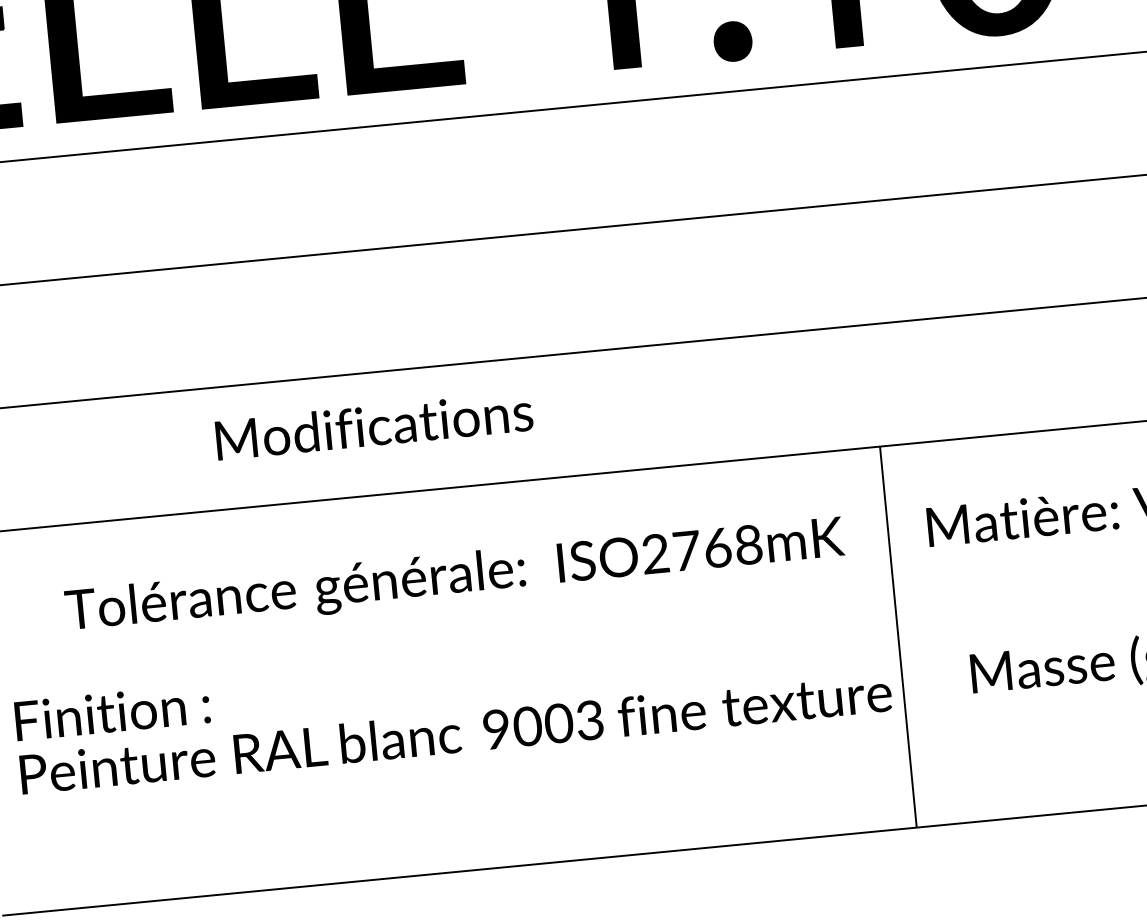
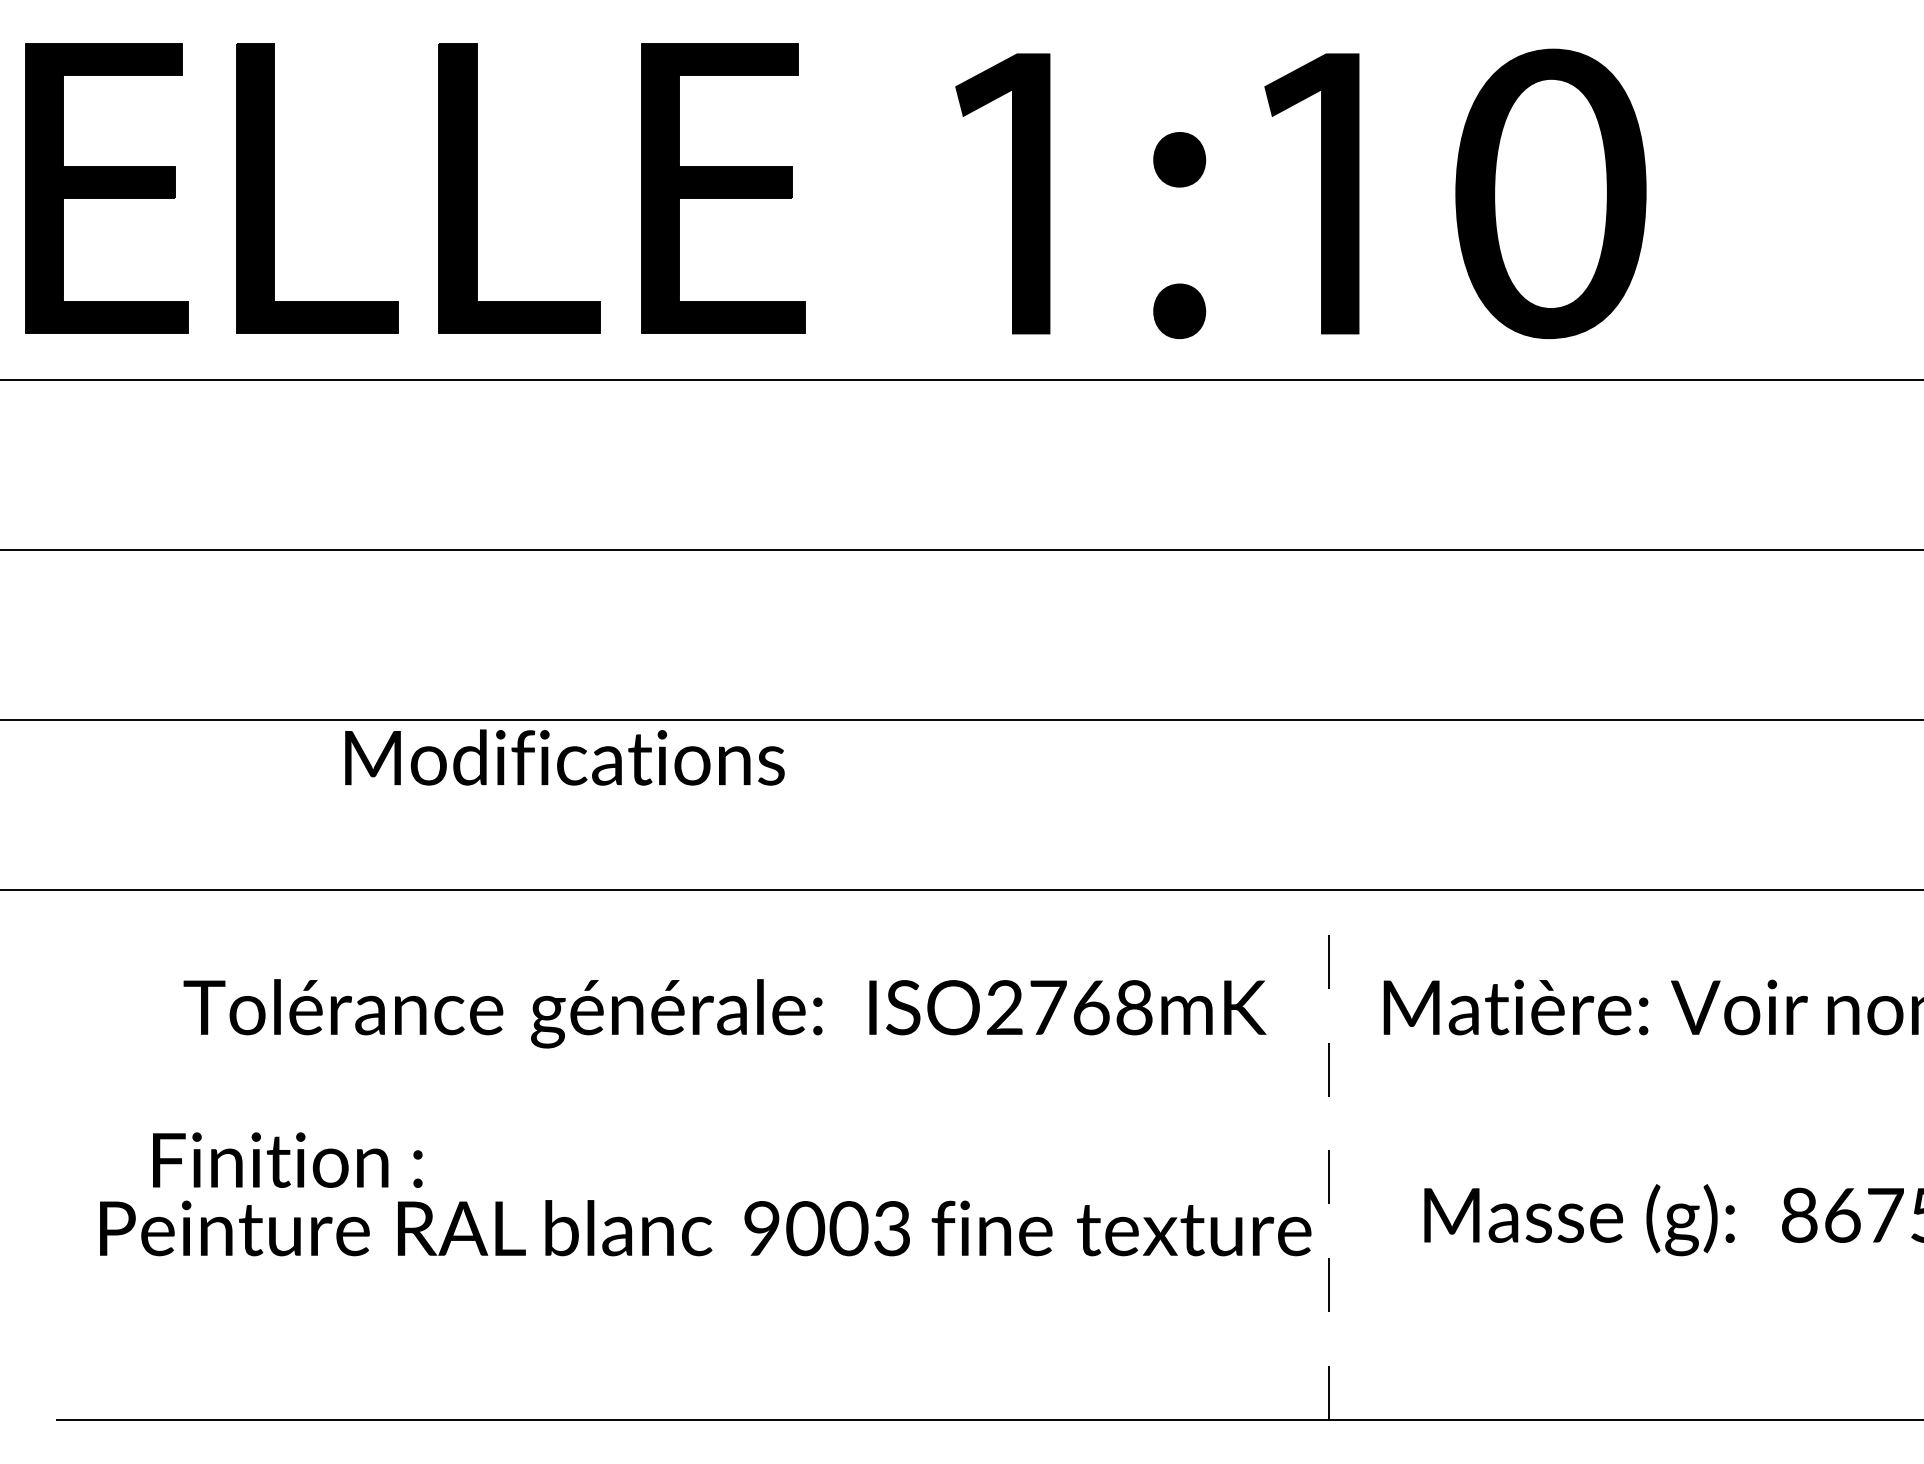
text: (374, 425) -> (564, 757), moved
line: (898, 636) -> (1328, 1154), solid -> dashed
text: (112, 711) -> (287, 1159), moved

